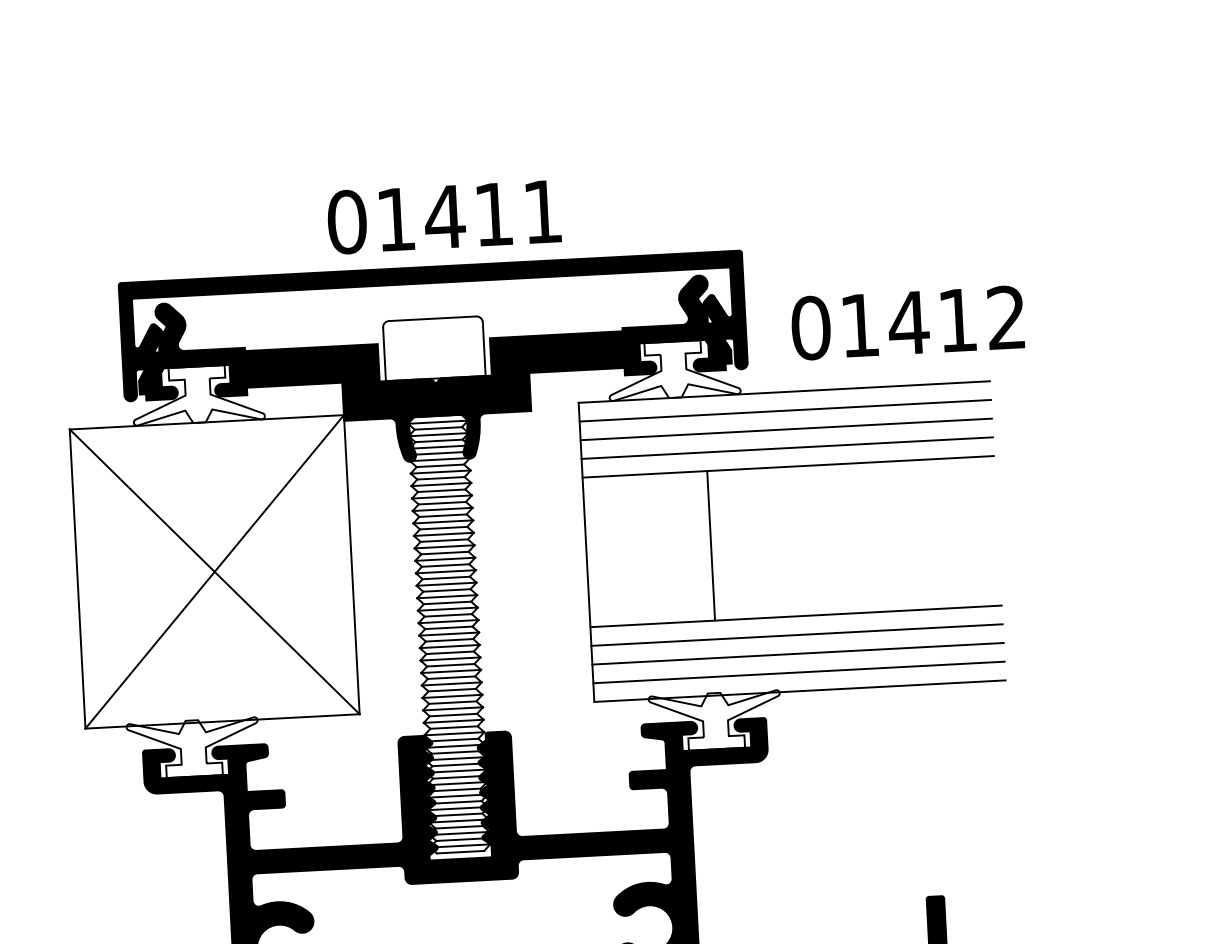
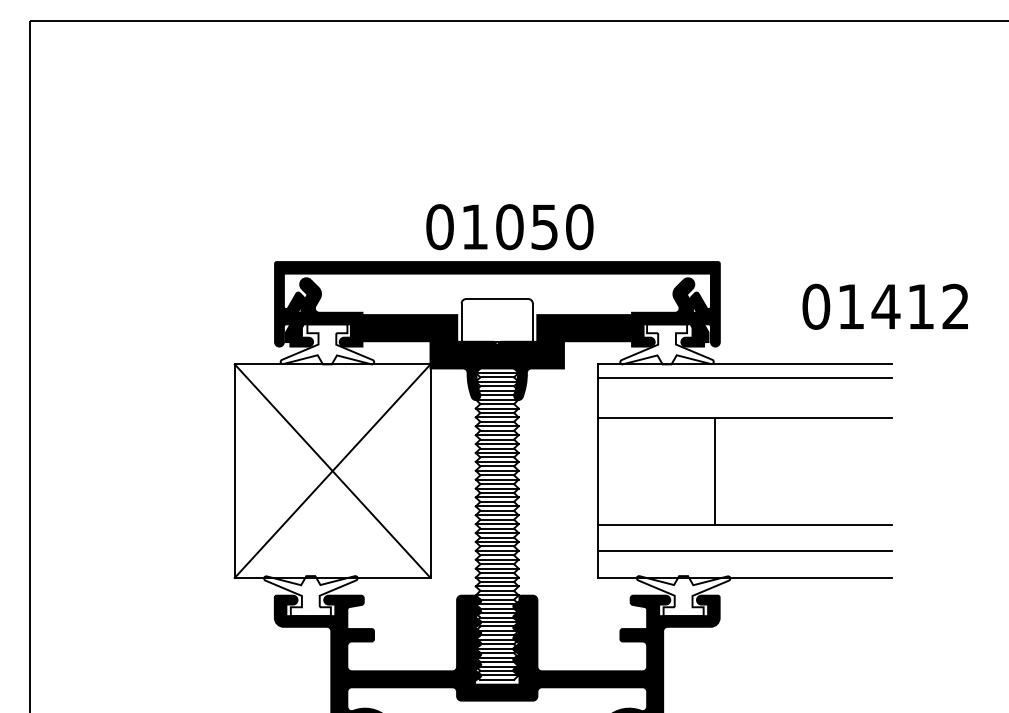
text: (493, 215) -> (544, 227), 01411 -> 01050
text: (906, 322) -> (884, 306), moved
line: (785, 430) -> (744, 391), removed
line: (786, 448) -> (744, 404), removed
line: (711, 544) -> (715, 470), moved
line: (796, 634) -> (744, 537), removed
line: (798, 672) -> (744, 564), removed

